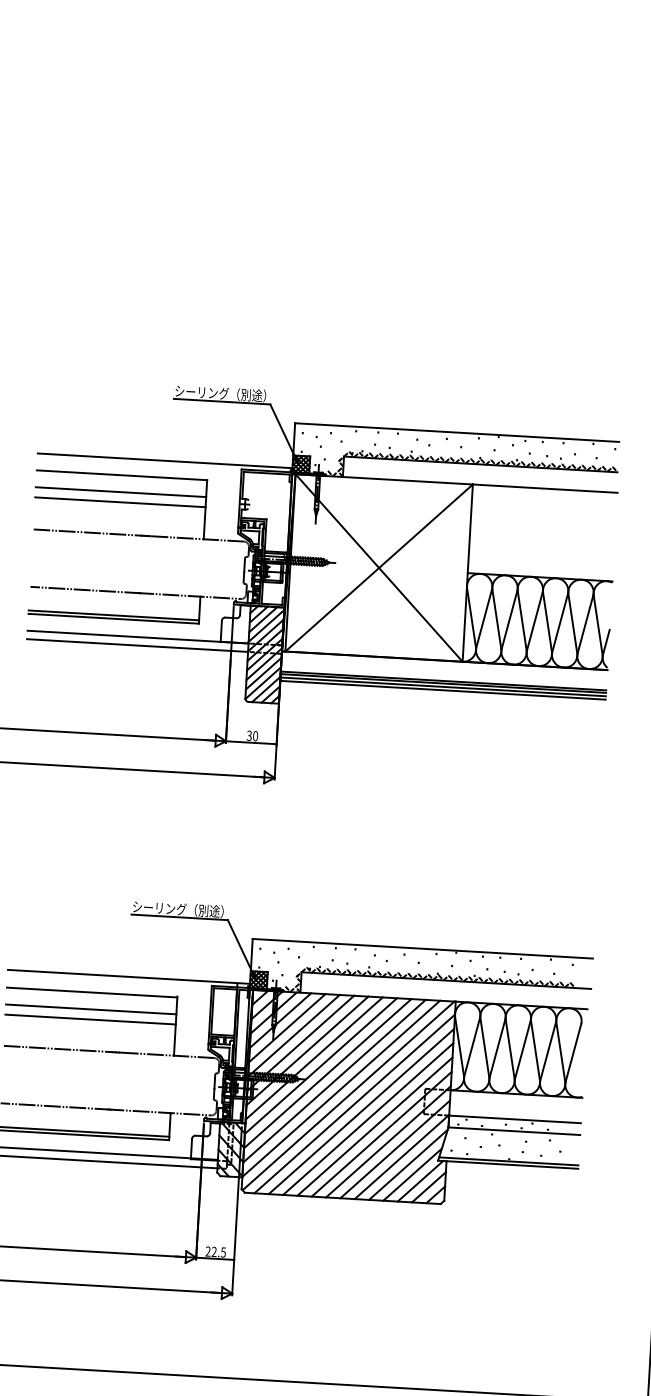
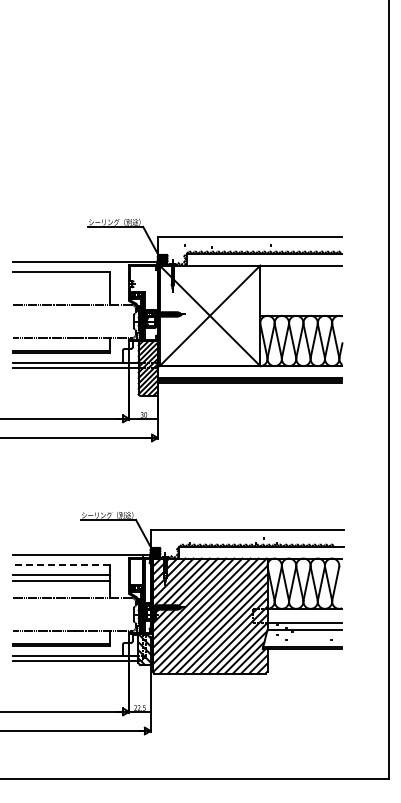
line: (120, 492) -> (61, 281), removed
line: (120, 502) -> (61, 287), removed
line: (91, 992) -> (61, 565), solid -> dashed

